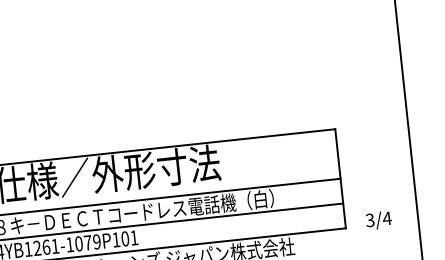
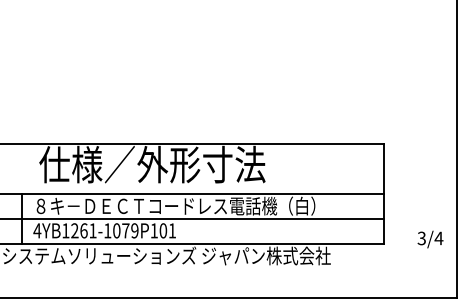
text: (378, 220) -> (430, 239), moved

